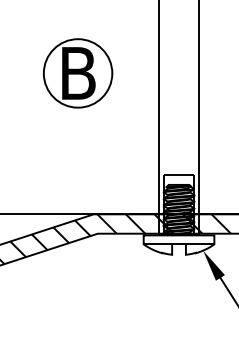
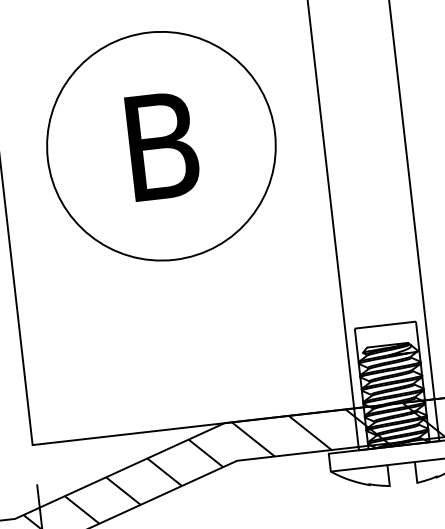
circle: (78, 73) -> (162, 146), size x1.67

